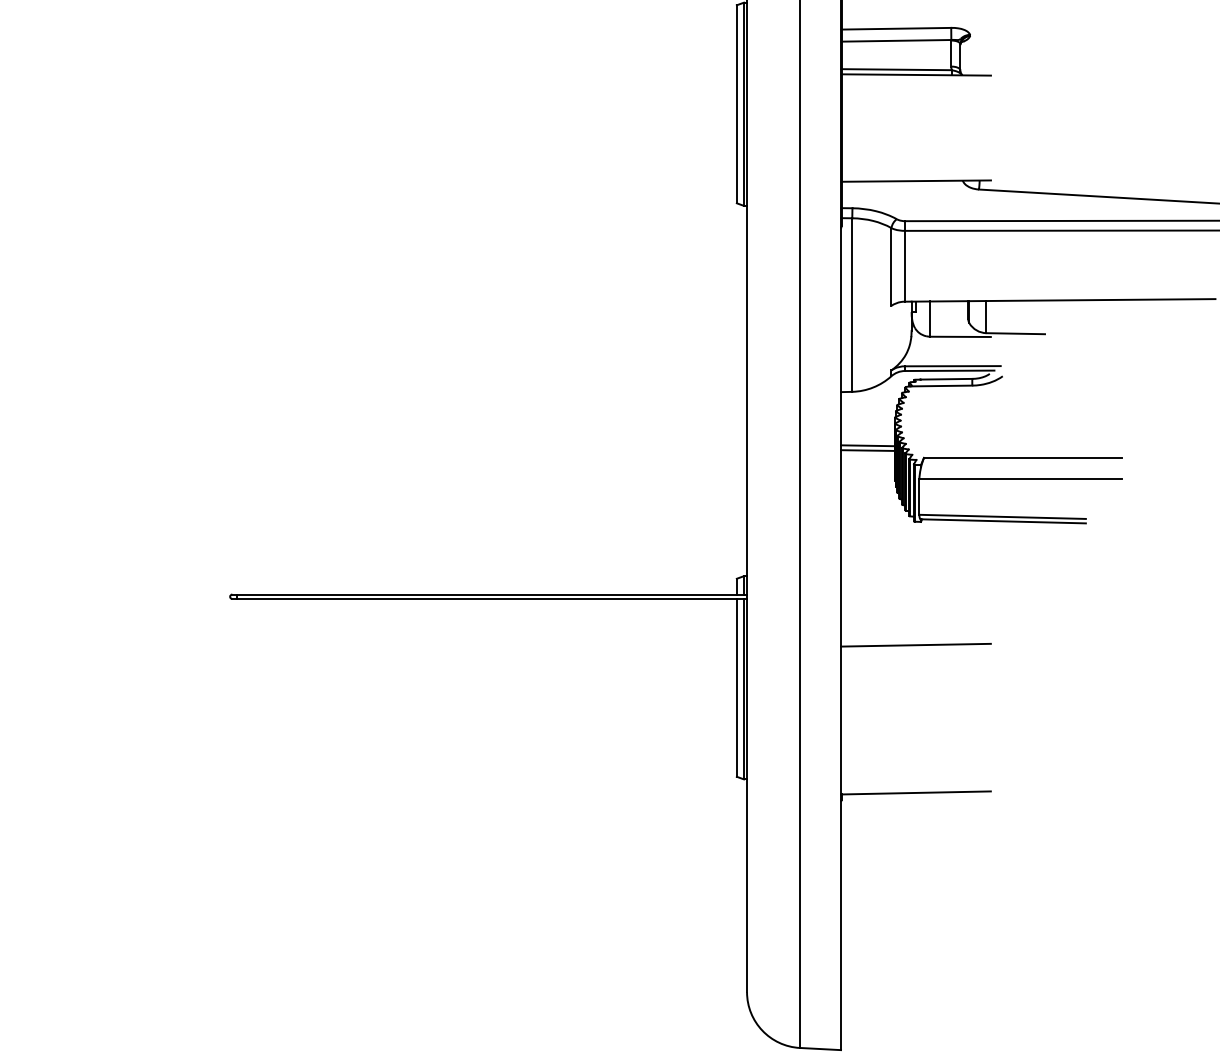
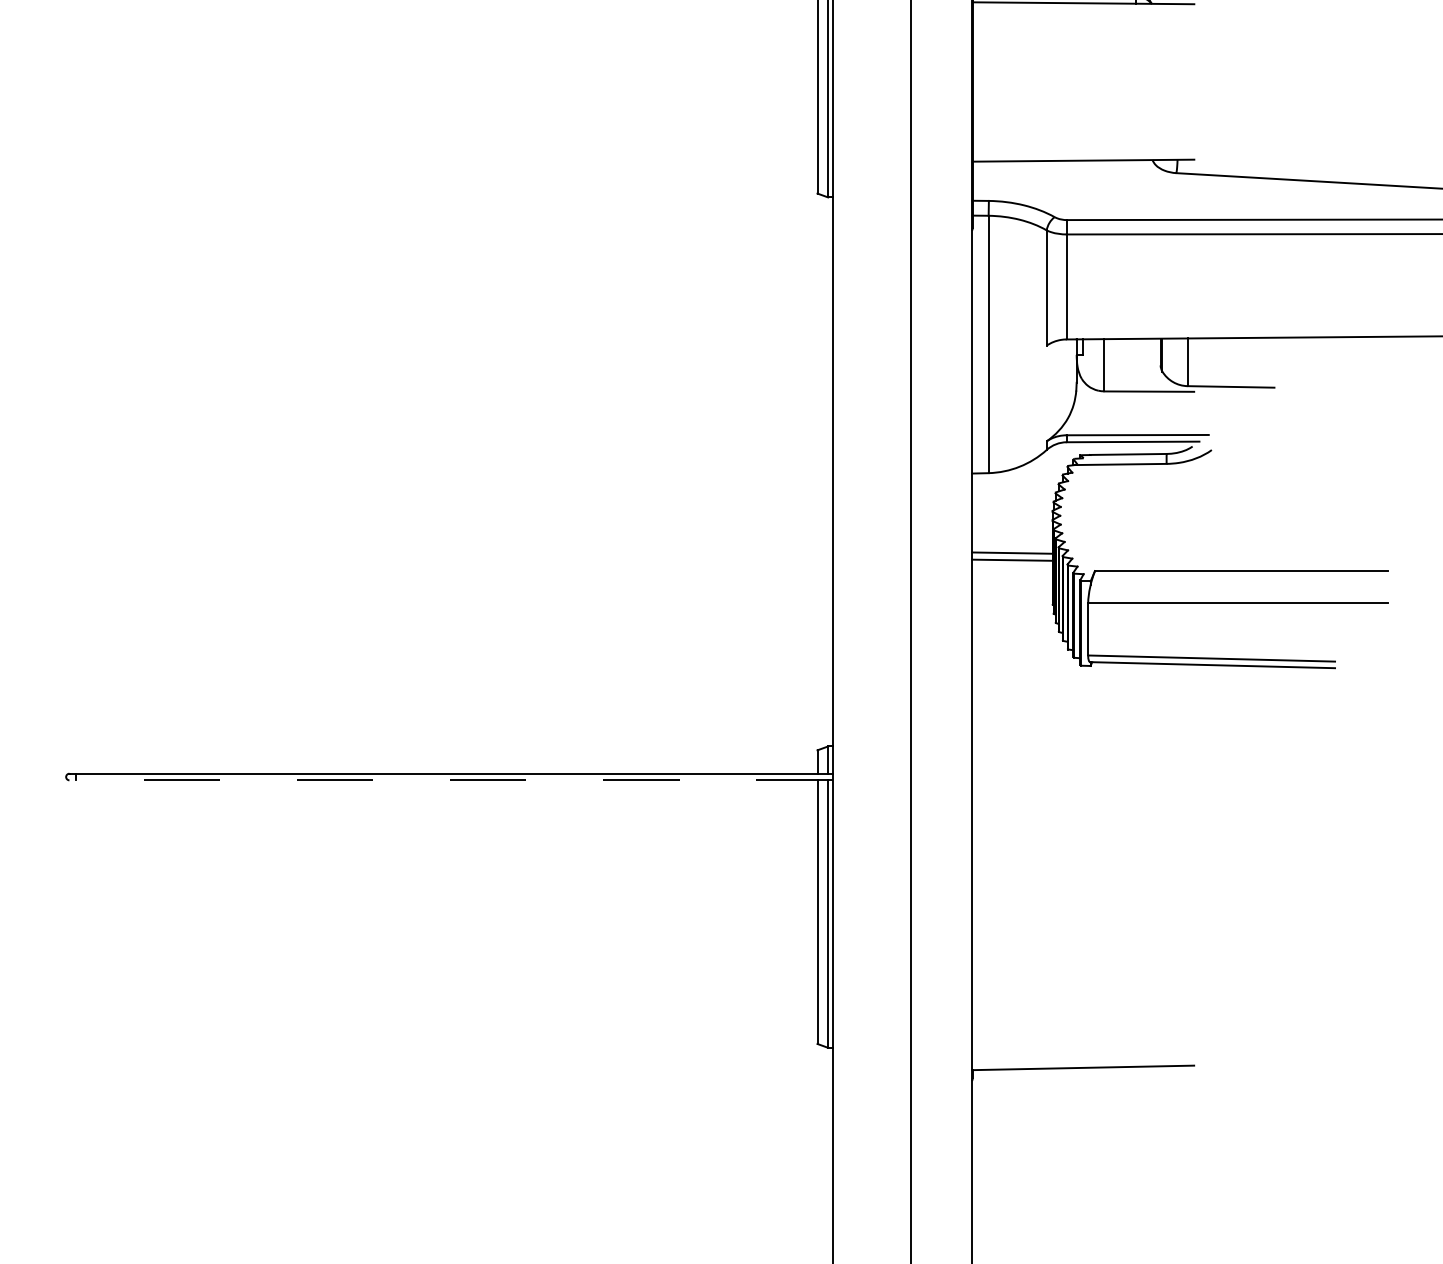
line: (489, 599) -> (450, 781), solid -> dashed
line: (915, 644) -> (1082, 847), removed

